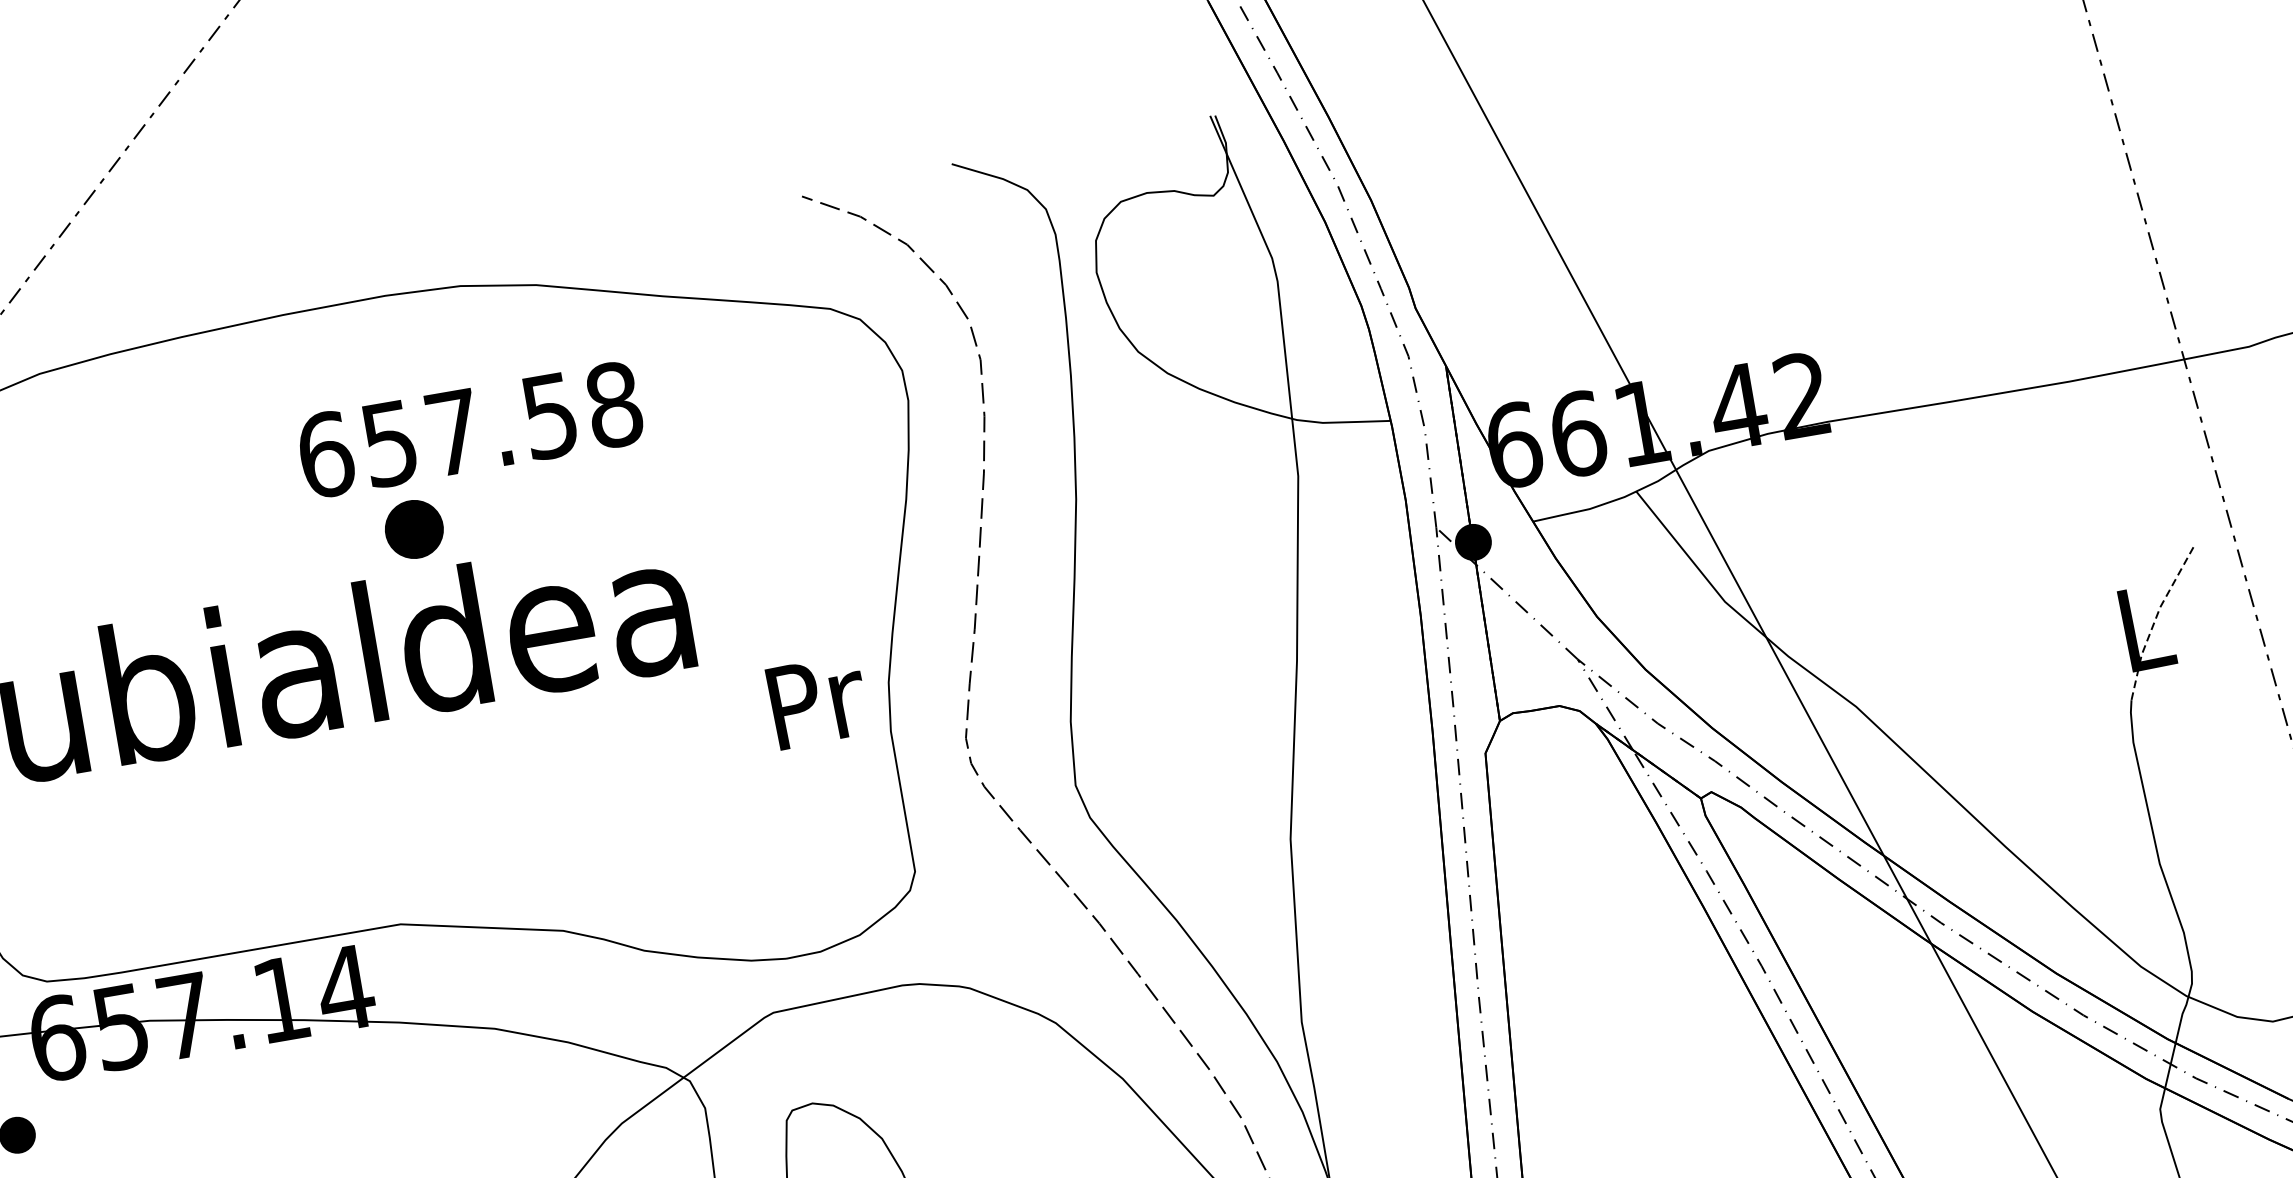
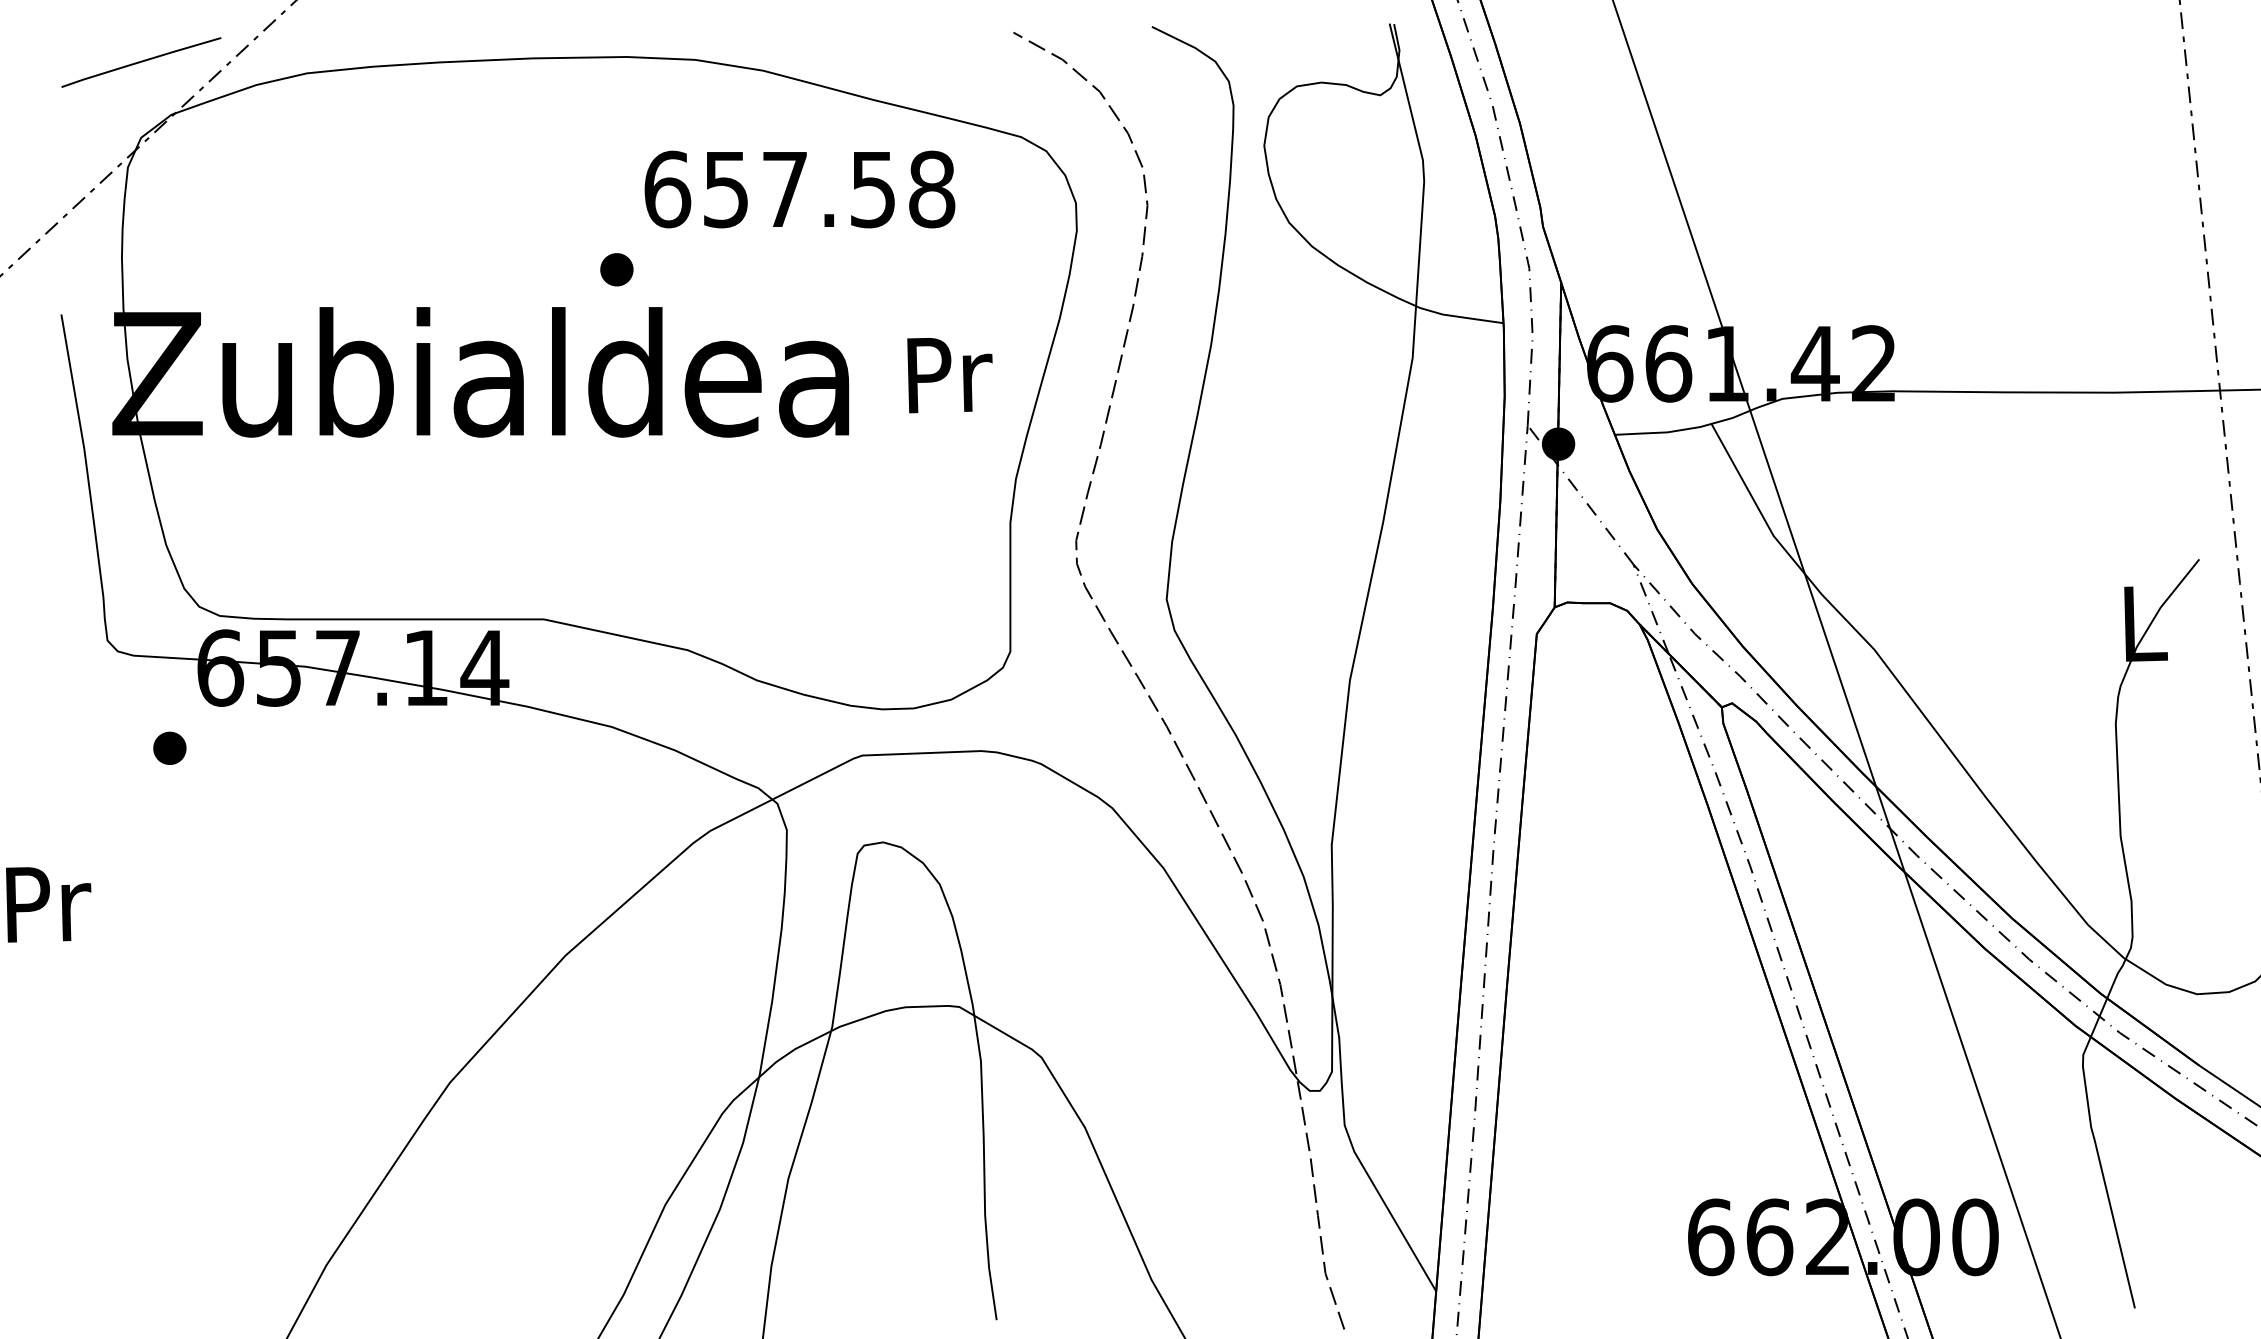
text: (469, 429) -> (799, 189), moved
part: (413, 529) -> (616, 269), size x0.62
line: (2154, 621) -> (2153, 619), dashed -> solid
text: (817, 702) -> (949, 375), moved

